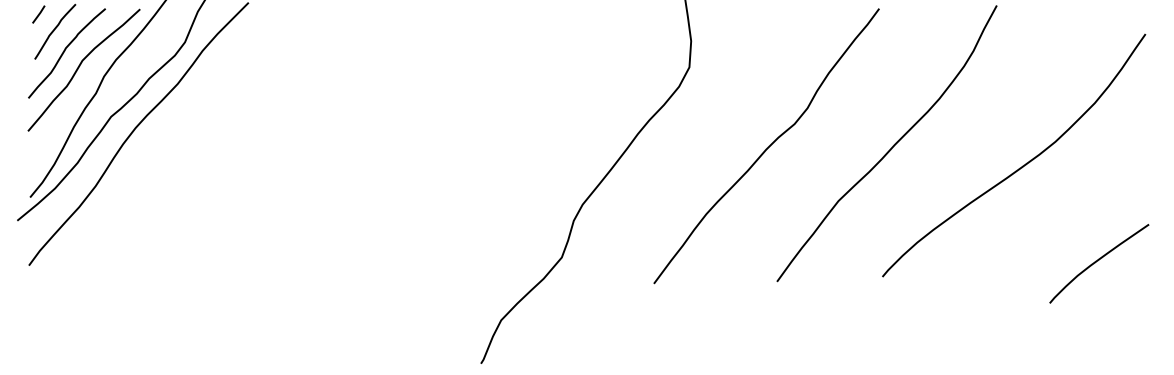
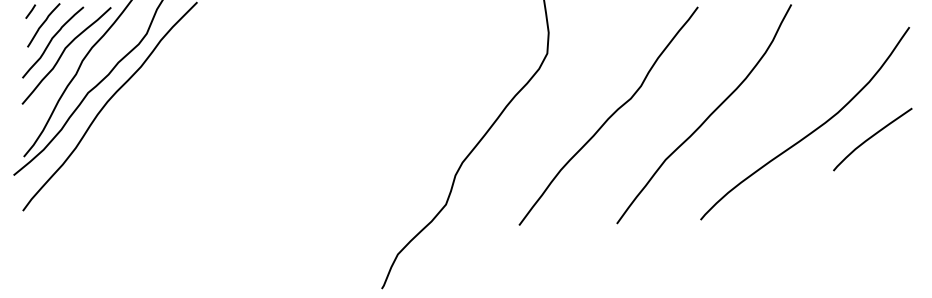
curve: (1097, 262) -> (871, 138), moved

